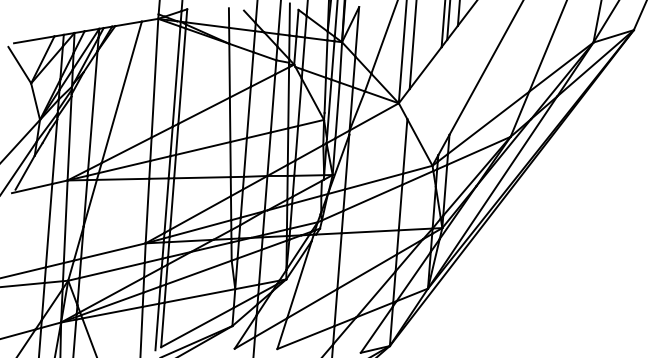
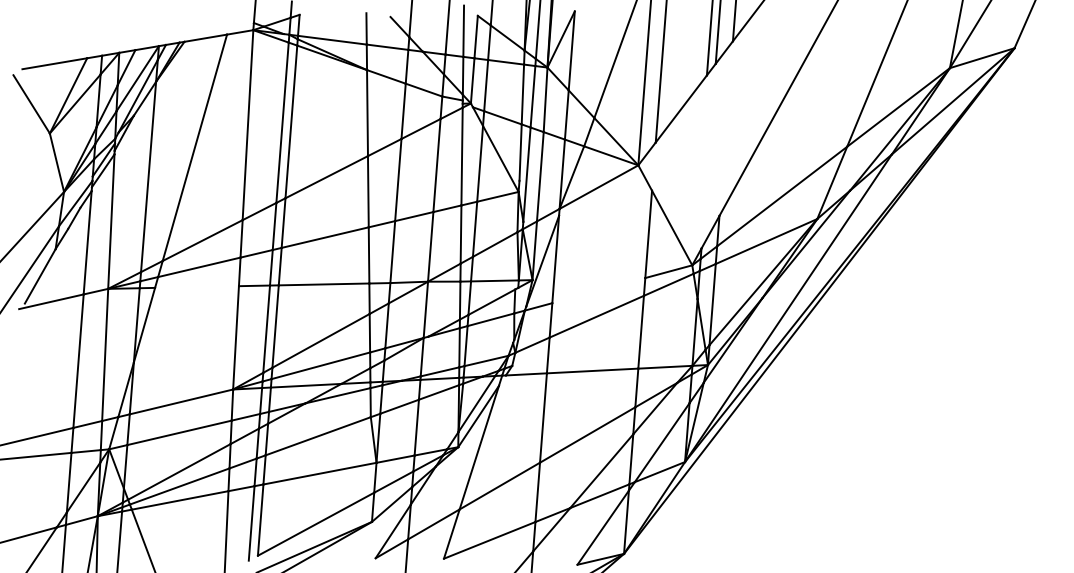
line: (122, 178) -> (196, 285), removed
line: (374, 181) -> (599, 290), removed

